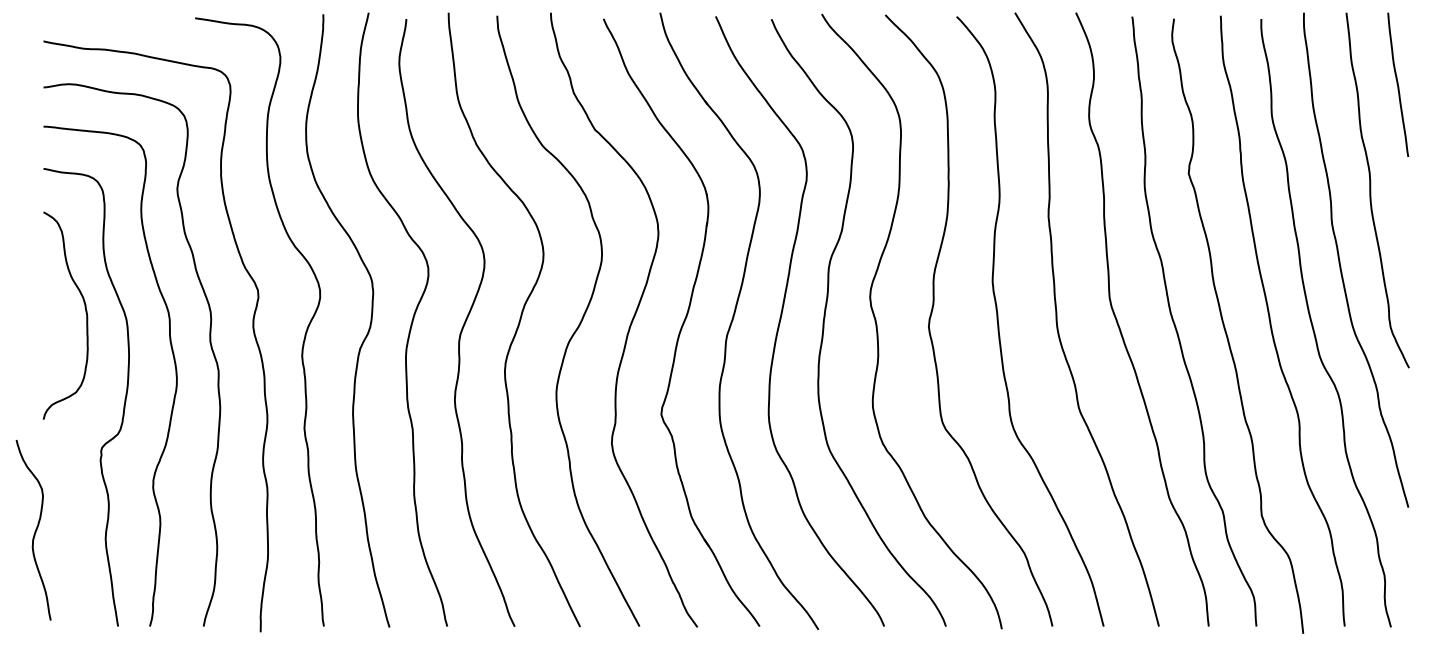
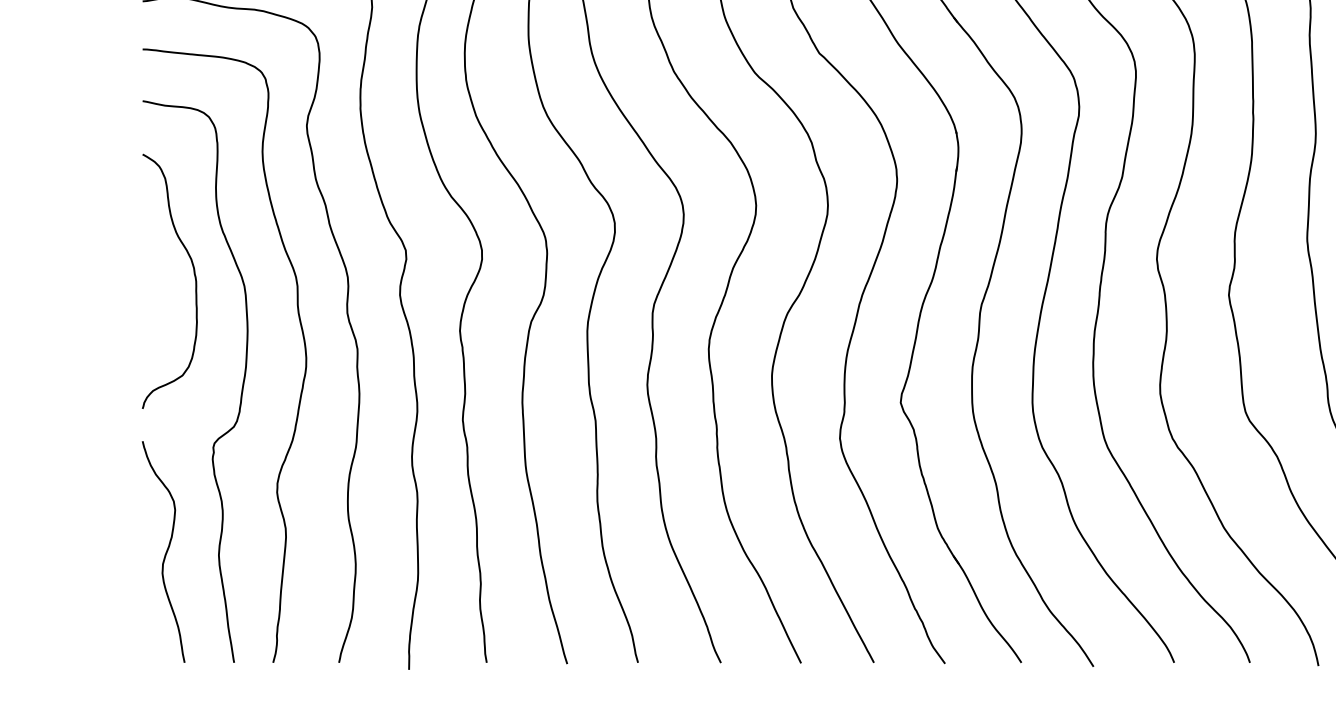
curve: (34, 531) -> (164, 553), moved

